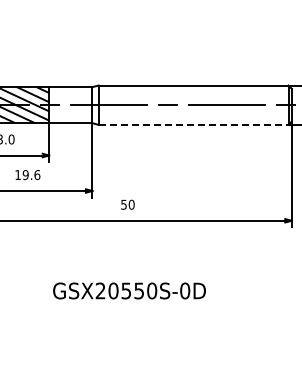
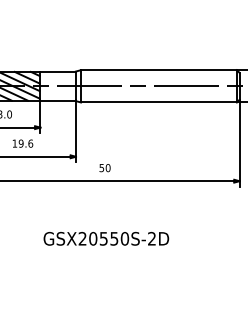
line: (193, 124) -> (158, 102), dashed -> solid
text: (185, 290) -> (152, 238), GSX20550S-0D -> GSX20550S-2D

